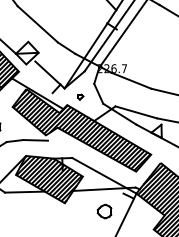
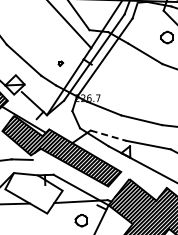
part: (80, 96) -> (60, 63), moved
line: (136, 112) -> (108, 135), solid -> dashed
hatch: (48, 179) -> (33, 193), removed

